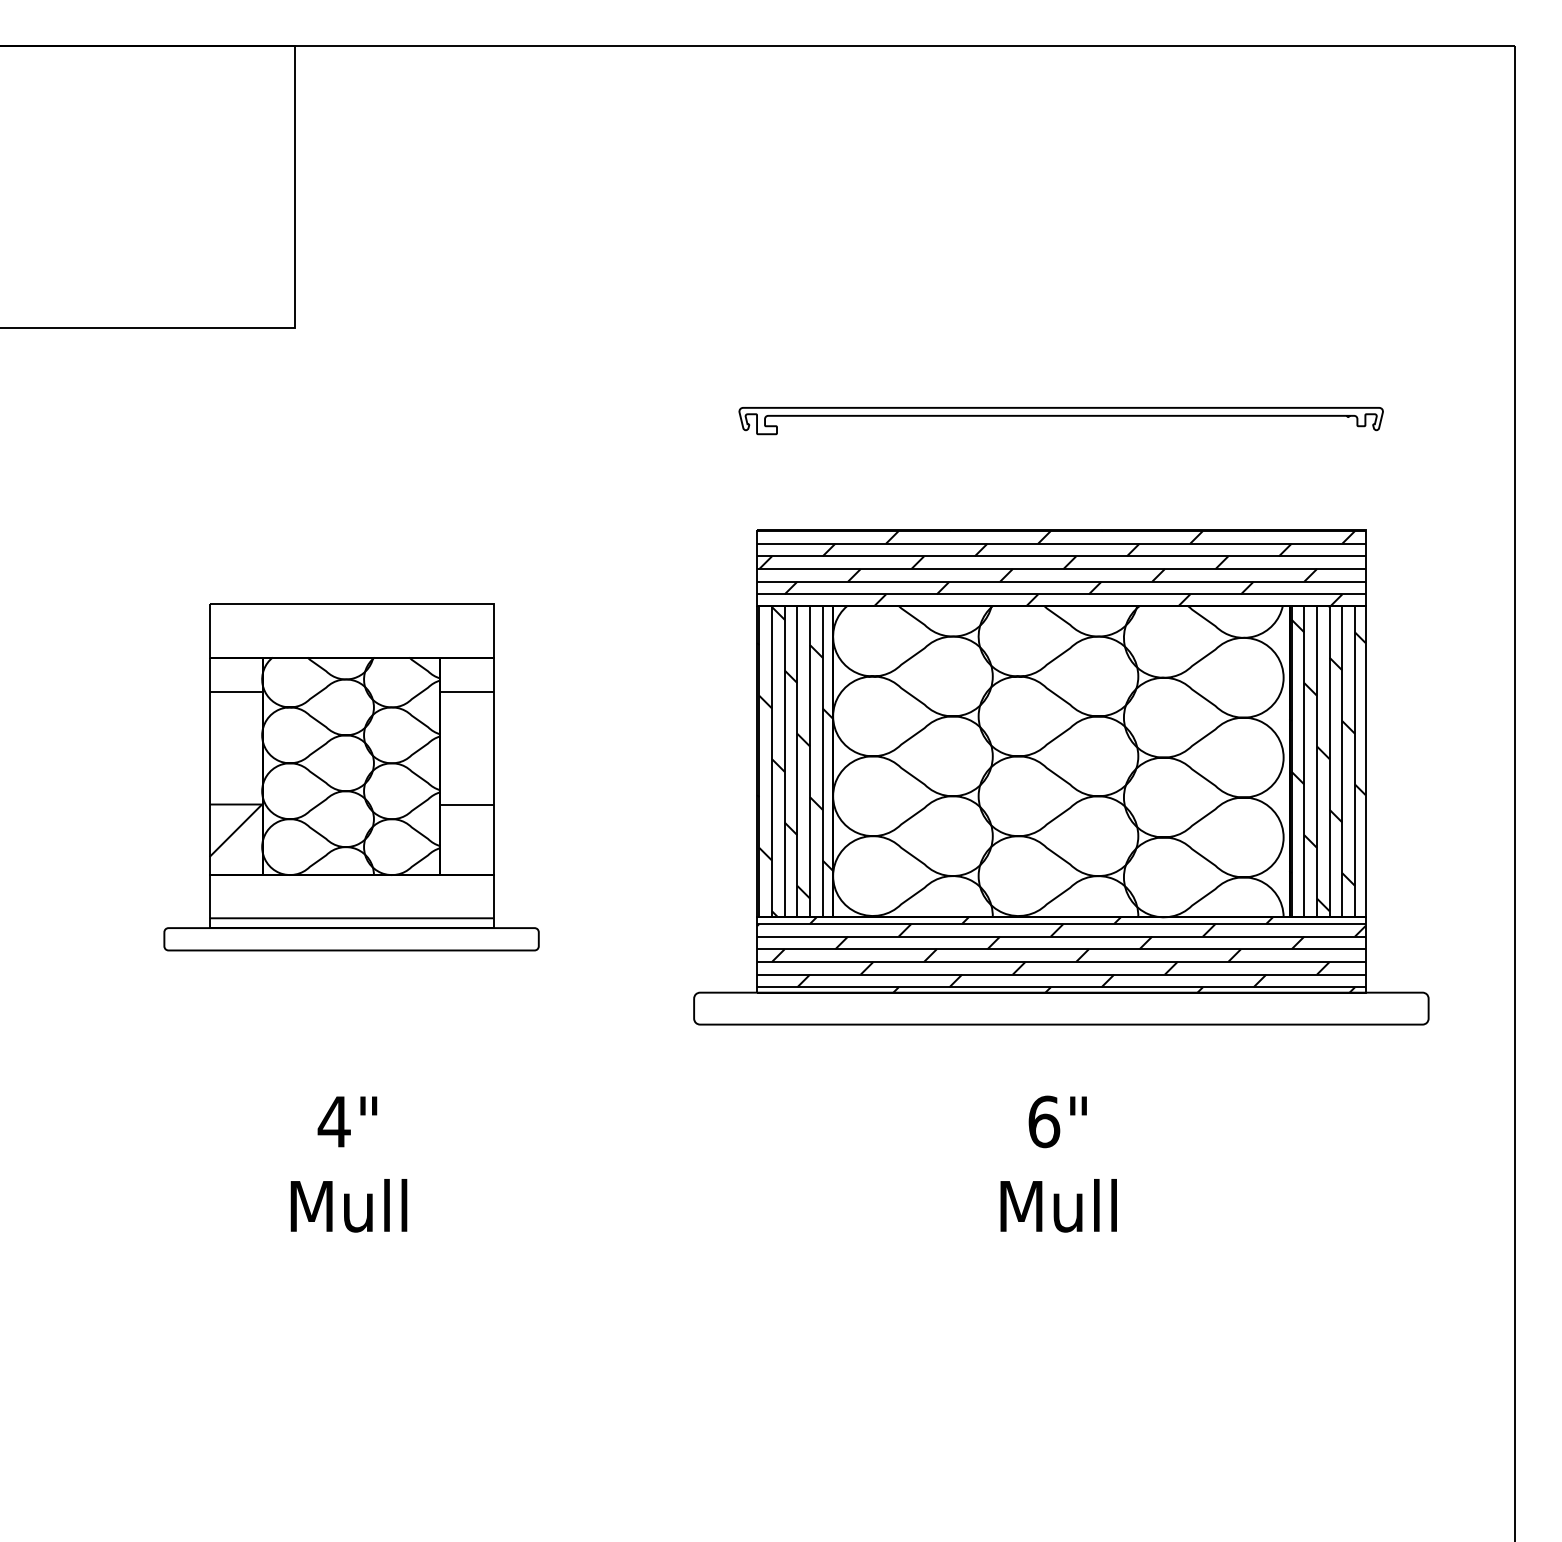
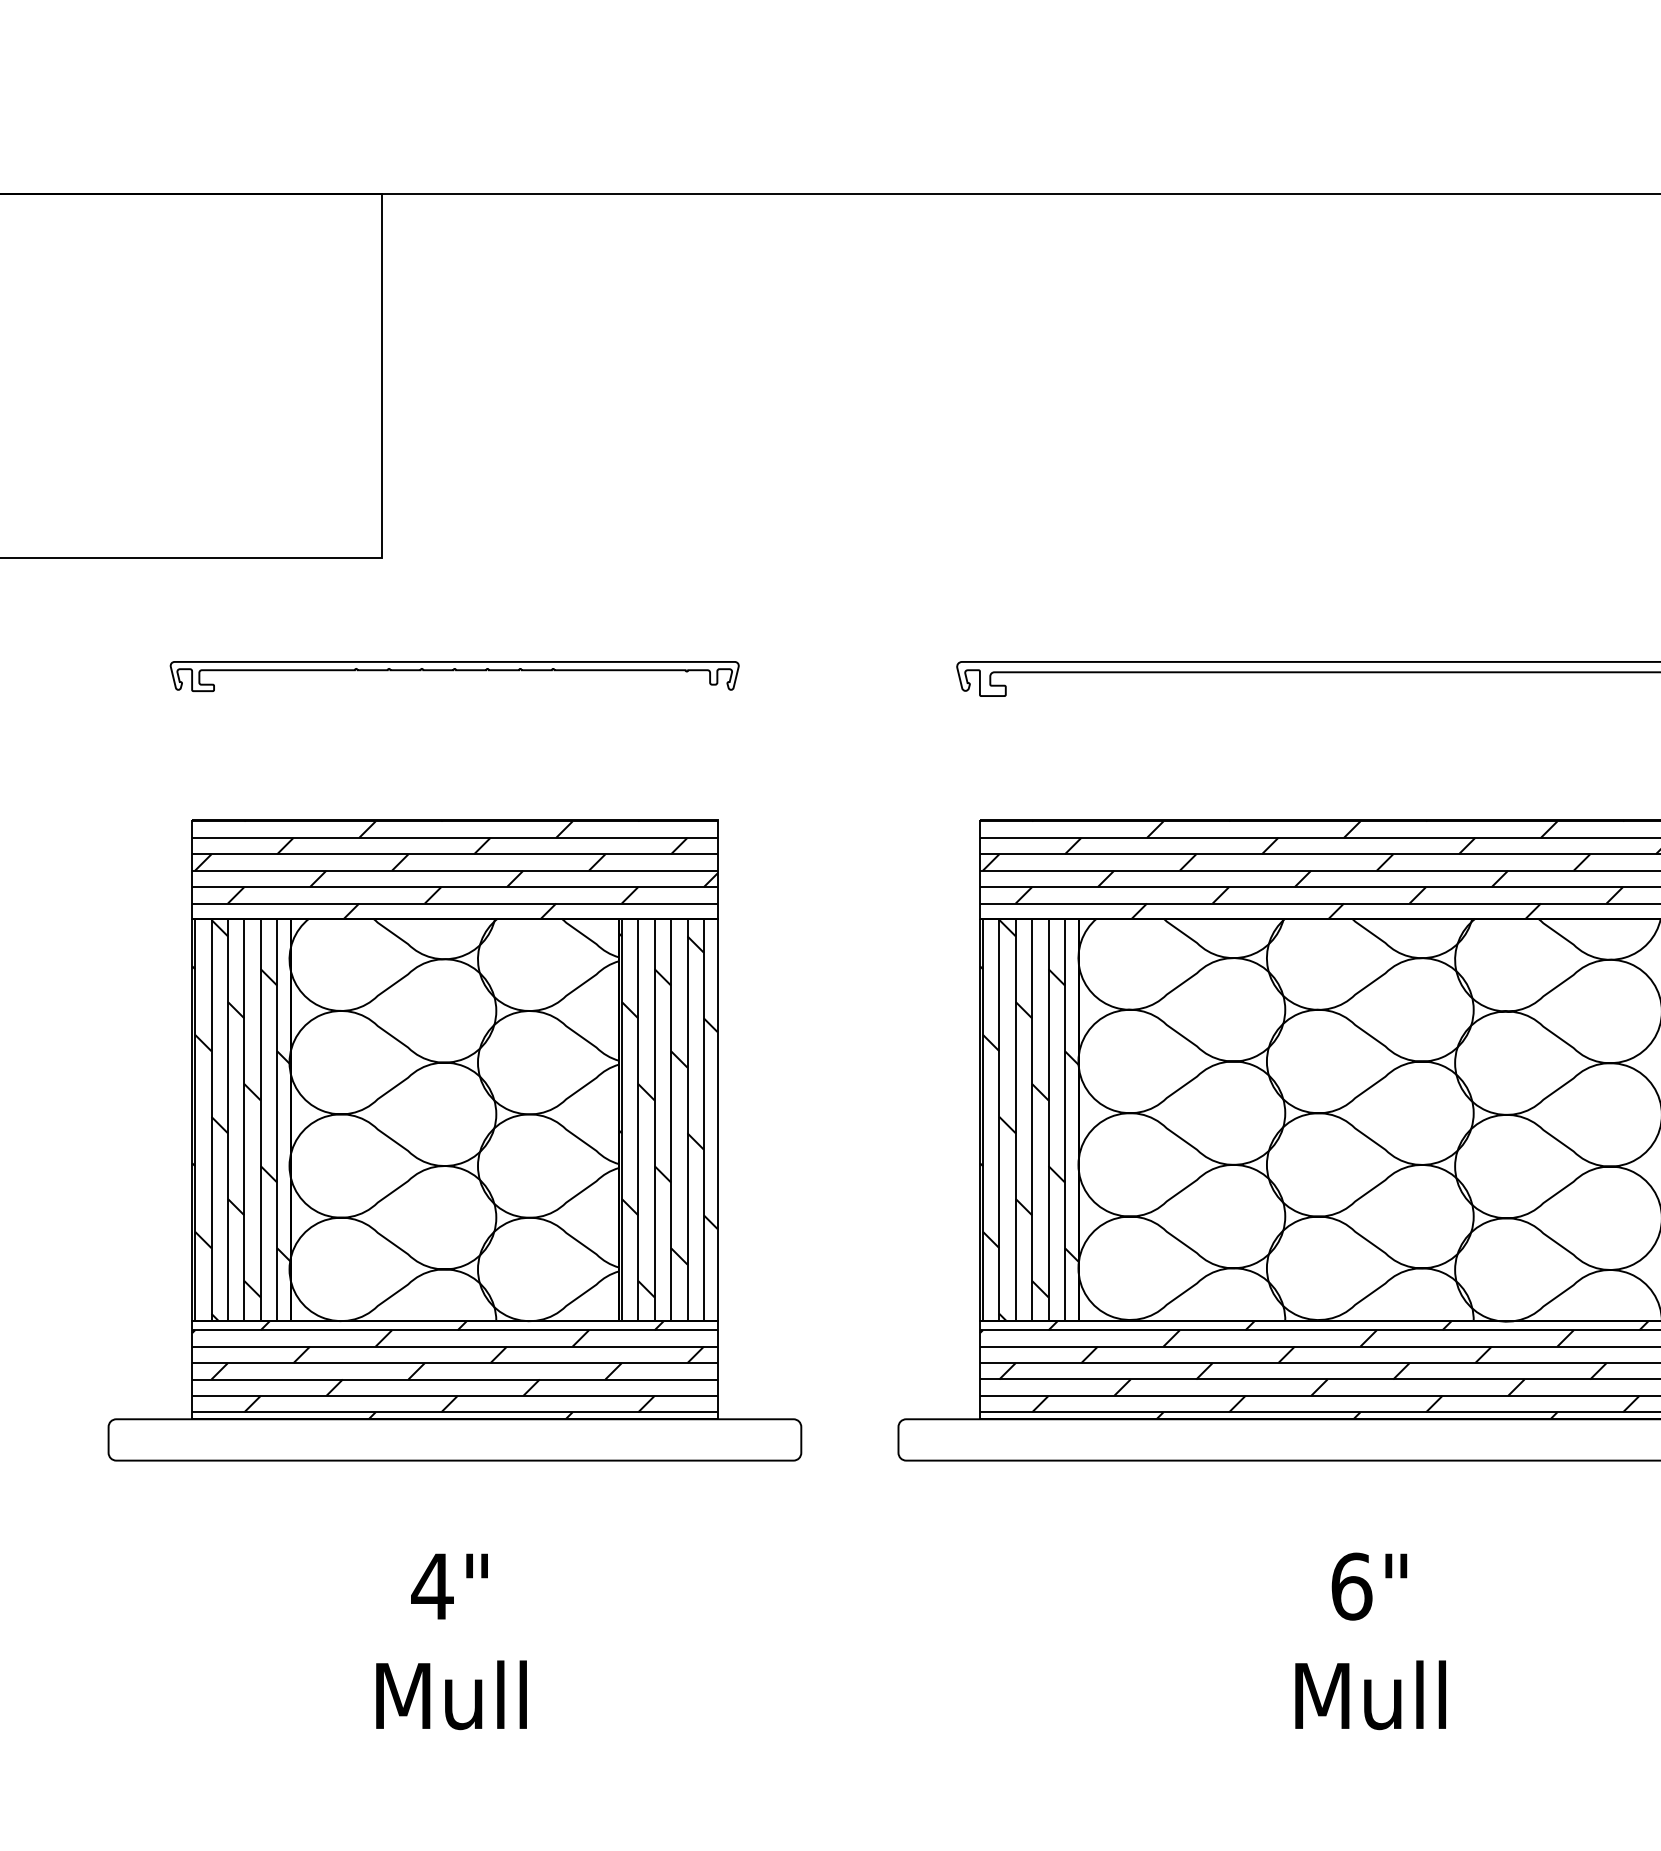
curve: (351, 415) -> (454, 671), added
part: (351, 777) -> (454, 1140), size x1.43

